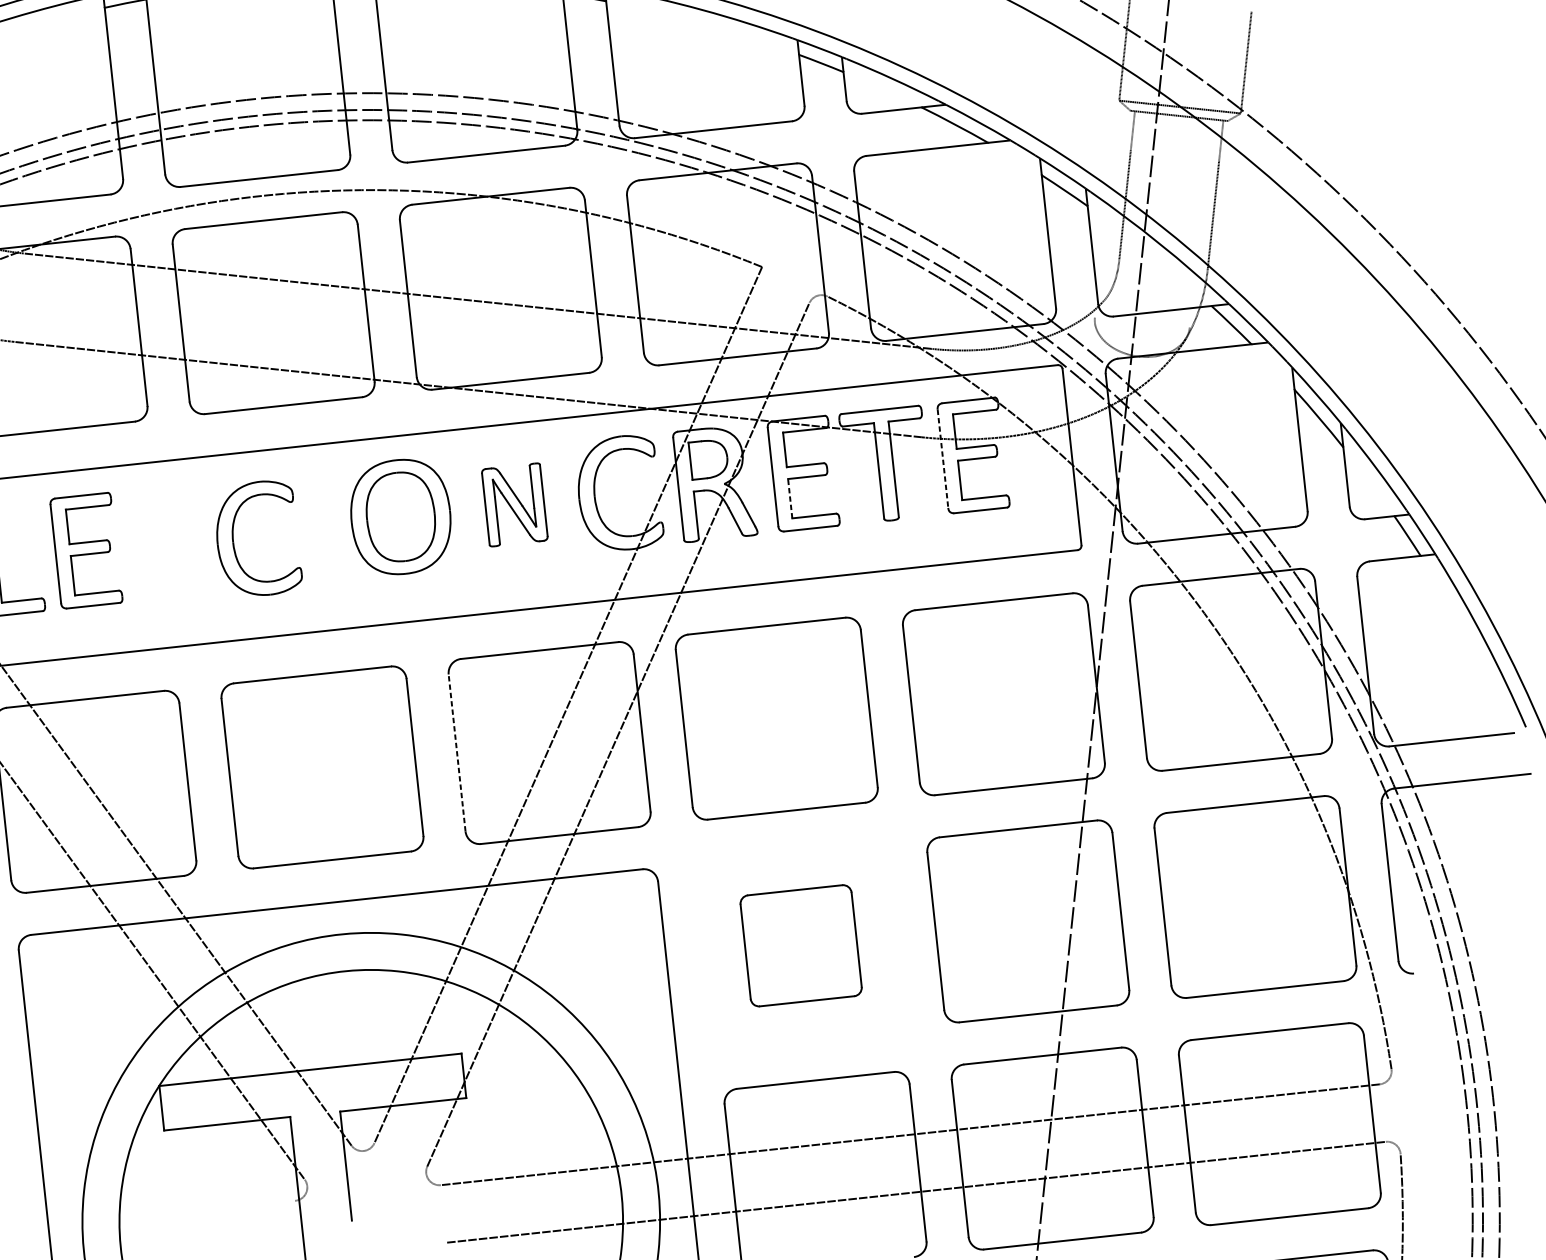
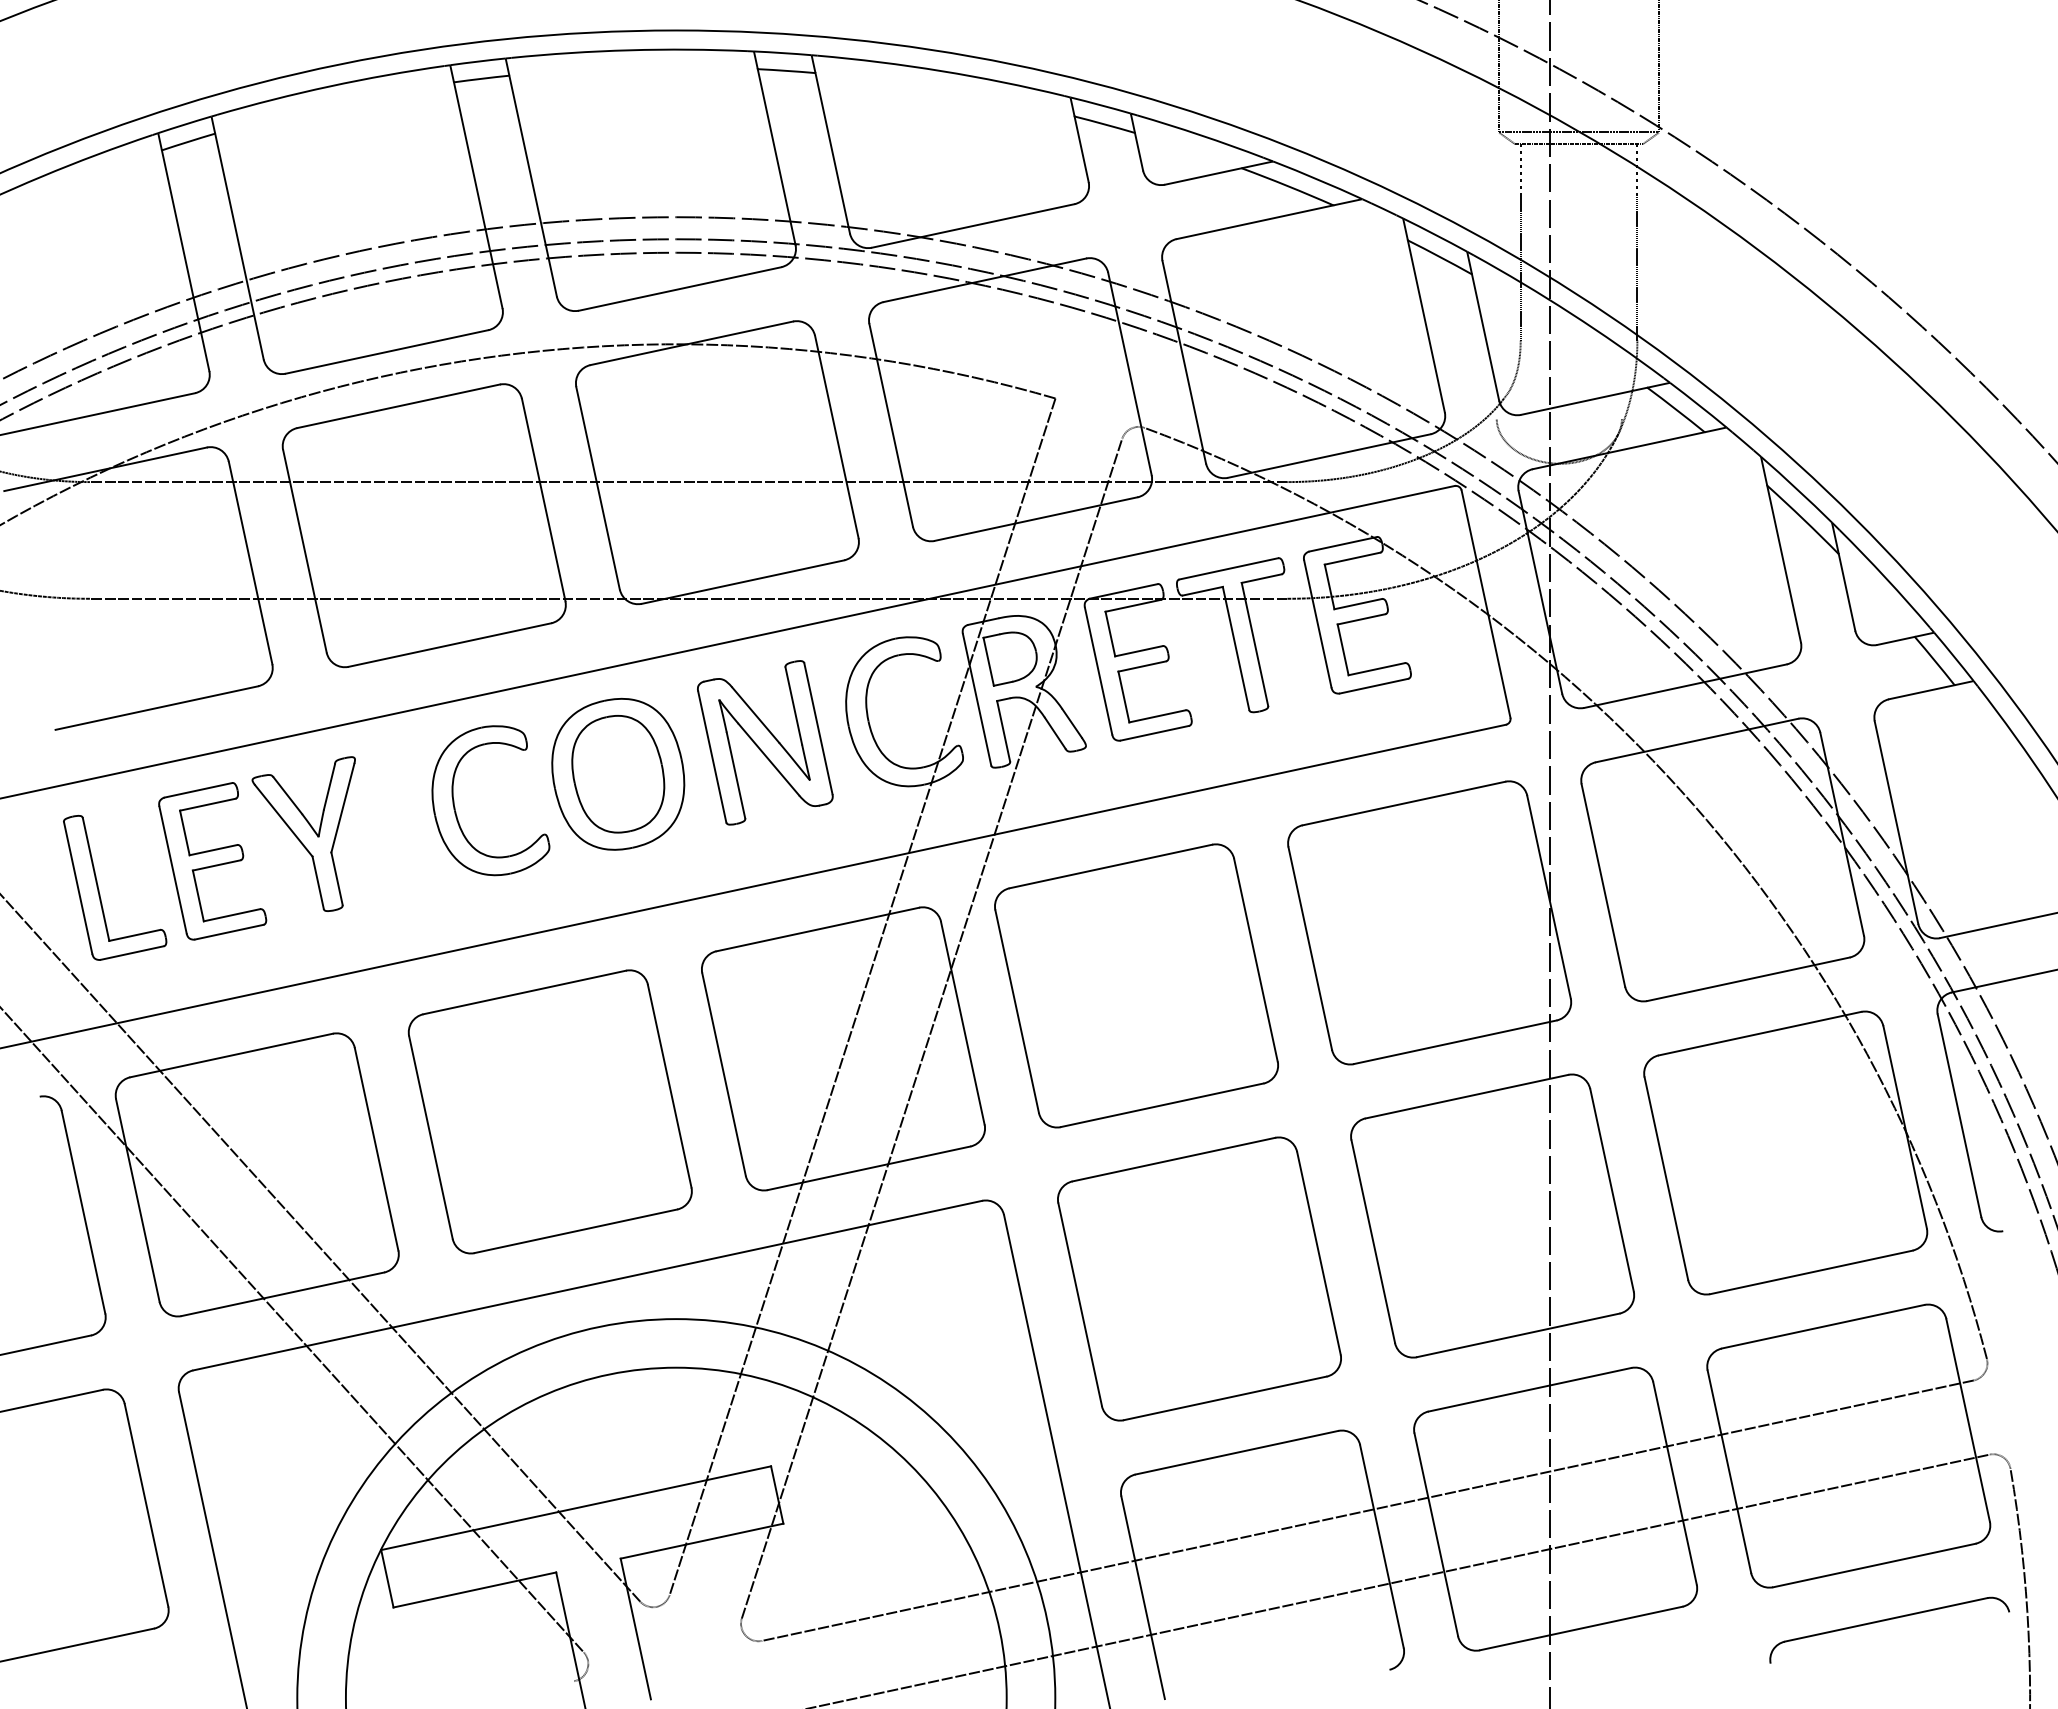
line: (942, 458) -> (1317, 623), dashed -> solid
line: (789, 499) -> (1123, 697), dashed -> solid
part: (514, 504) -> (765, 742), size x1.43
part: (157, 536) -> (303, 833), added
part: (233, 540) -> (455, 807), moved
line: (457, 752) -> (724, 1074), dashed -> solid
part: (801, 945) -> (1199, 1278), size x1.67

